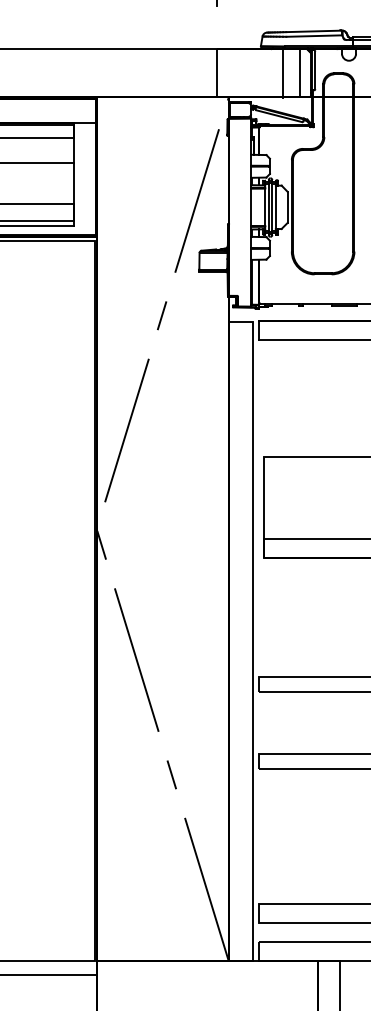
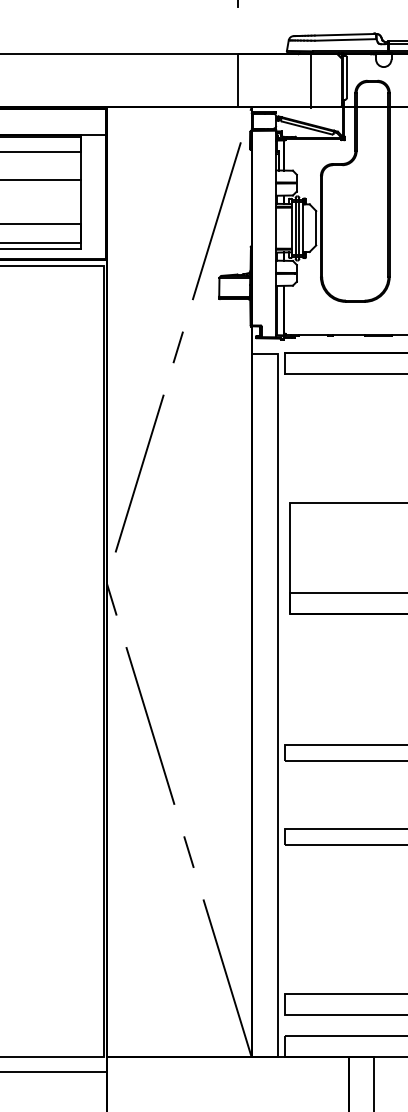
line: (299, 72) -> (329, 80), removed

